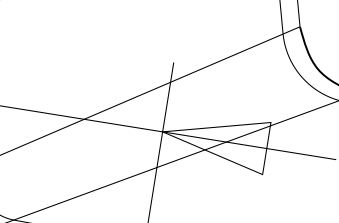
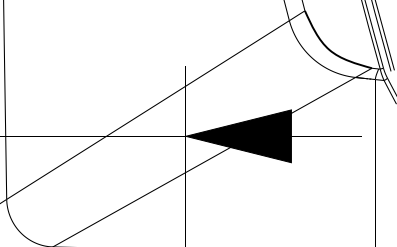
fill: (214, 139) -> (238, 135), added

